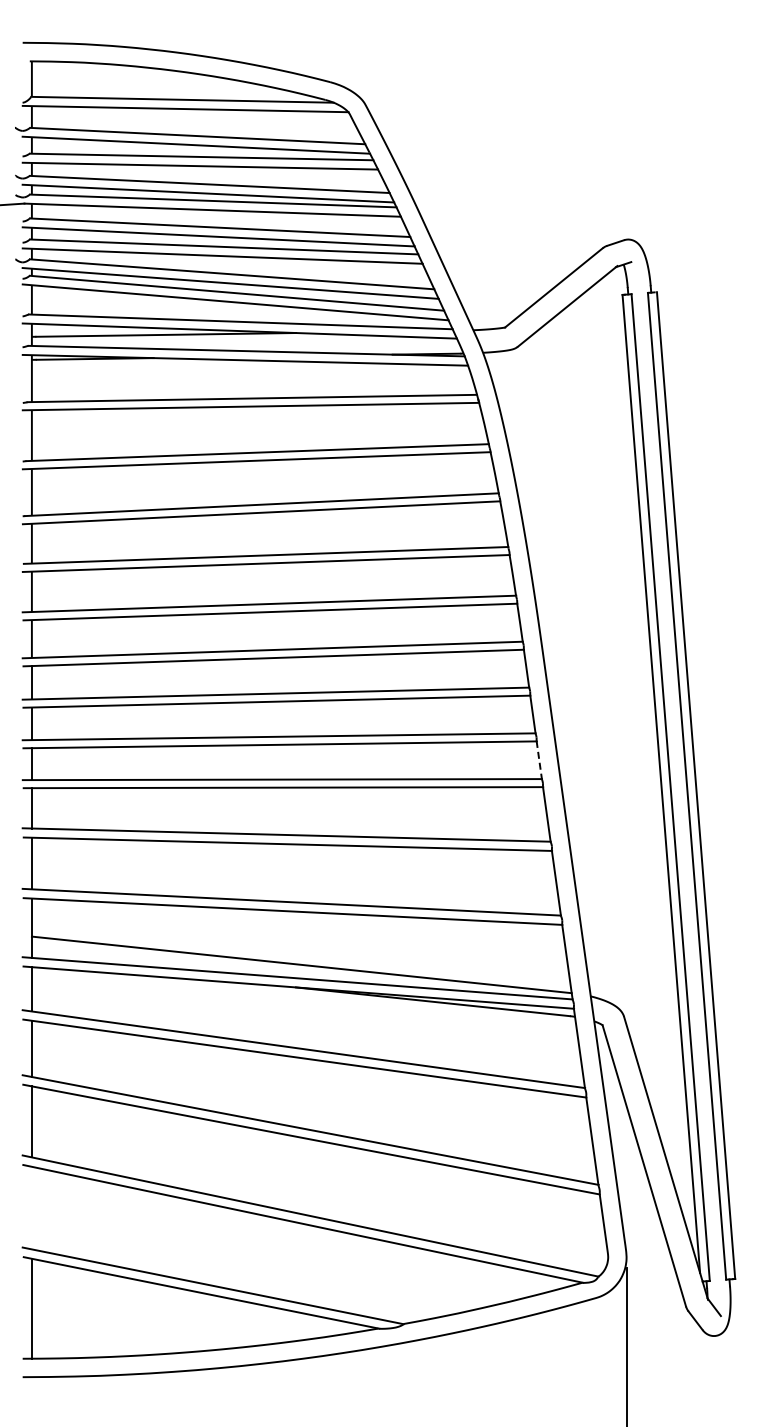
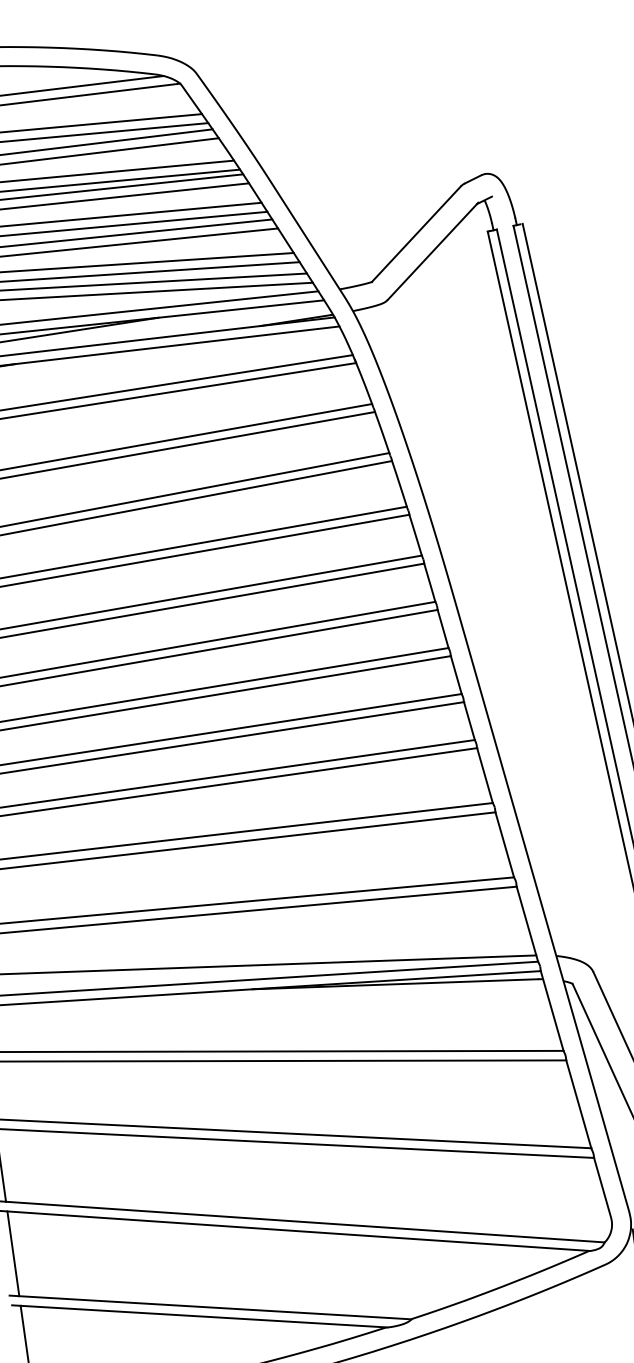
line: (539, 760) -> (469, 721), dashed -> solid
line: (31, 1207) -> (12, 1253), added

